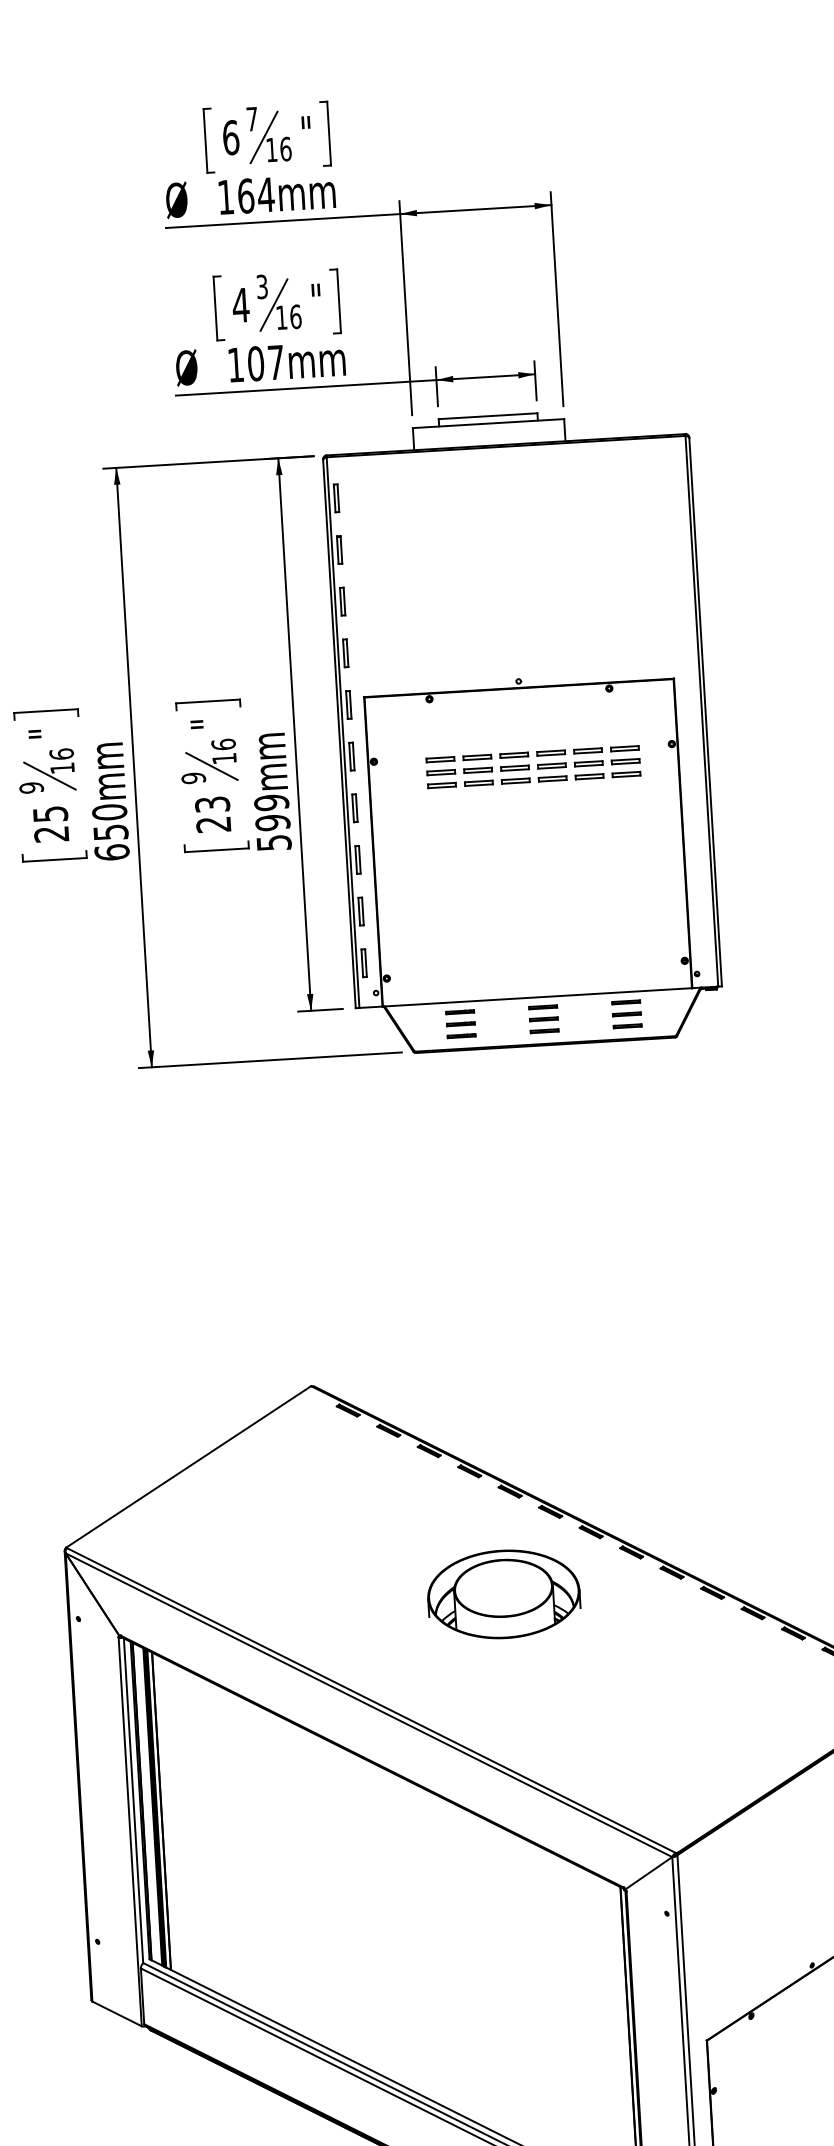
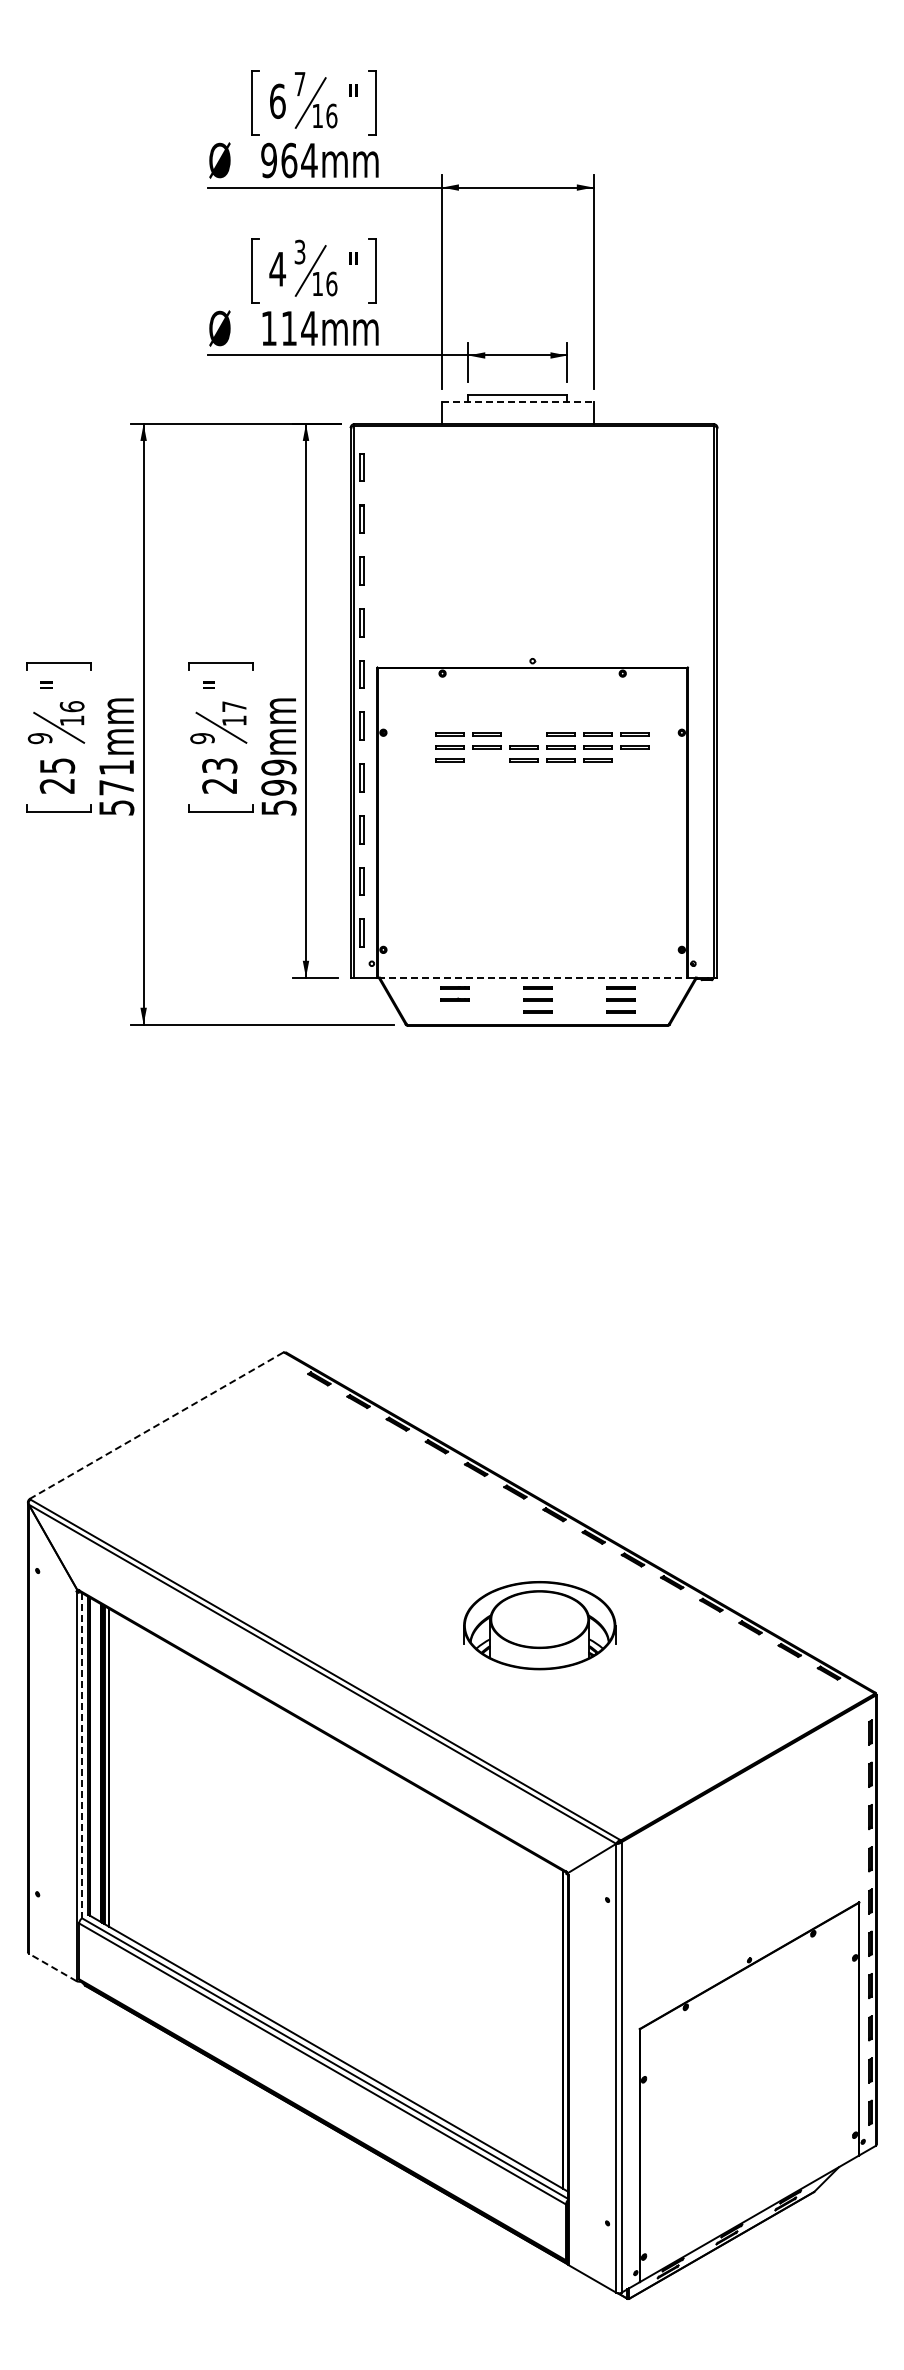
text: (225, 197) -> (268, 160), 164mm -> 964mm
text: (266, 363) -> (299, 328), 107mm -> 114mm
line: (488, 423) -> (517, 401), solid -> dashed
text: (223, 744) -> (234, 706), 16 -> 17
line: (513, 754) -> (523, 733), removed
line: (626, 773) -> (634, 759), removed
line: (478, 782) -> (486, 759), removed
text: (110, 832) -> (116, 787), 650mm -> 571mm
line: (537, 997) -> (532, 977), solid -> dashed
line: (461, 1035) -> (454, 1011), removed
line: (188, 1466) -> (156, 1425), solid -> dashed
part: (503, 1594) -> (539, 1625), moved
line: (133, 1800) -> (81, 1755), solid -> dashed
line: (116, 2013) -> (52, 1967), solid -> dashed

